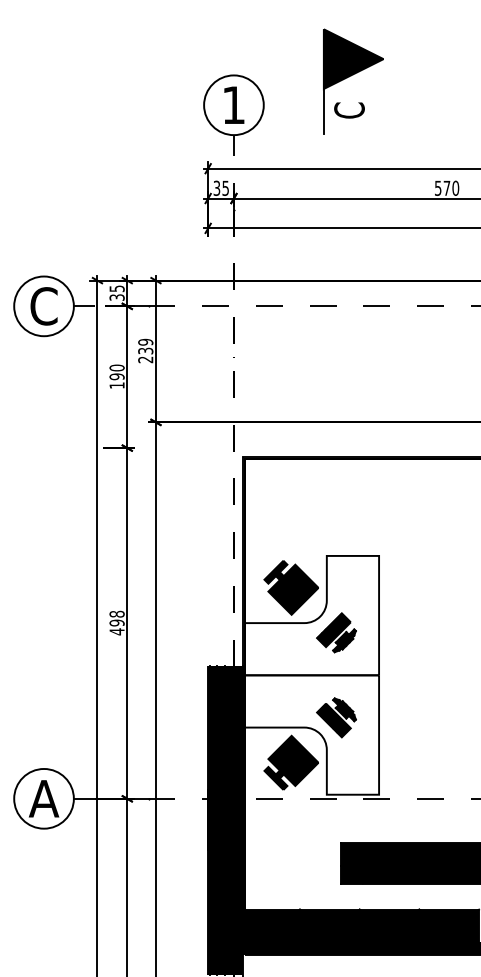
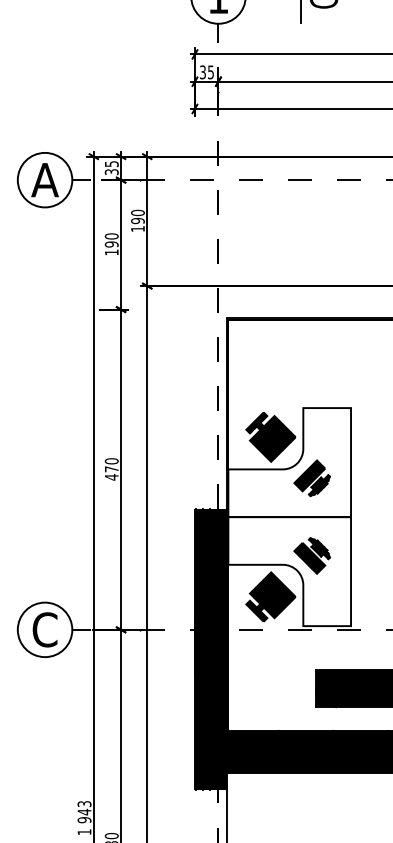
text: (43, 306) -> (44, 180), C -> A
text: (145, 351) -> (137, 221), 239 -> 190
text: (116, 618) -> (111, 465), 498 -> 470
text: (43, 798) -> (44, 629), A -> C

